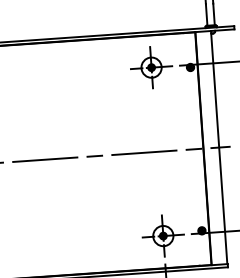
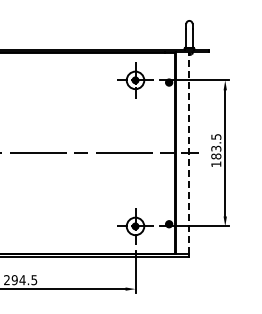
line: (219, 146) -> (189, 152), solid -> dashed

